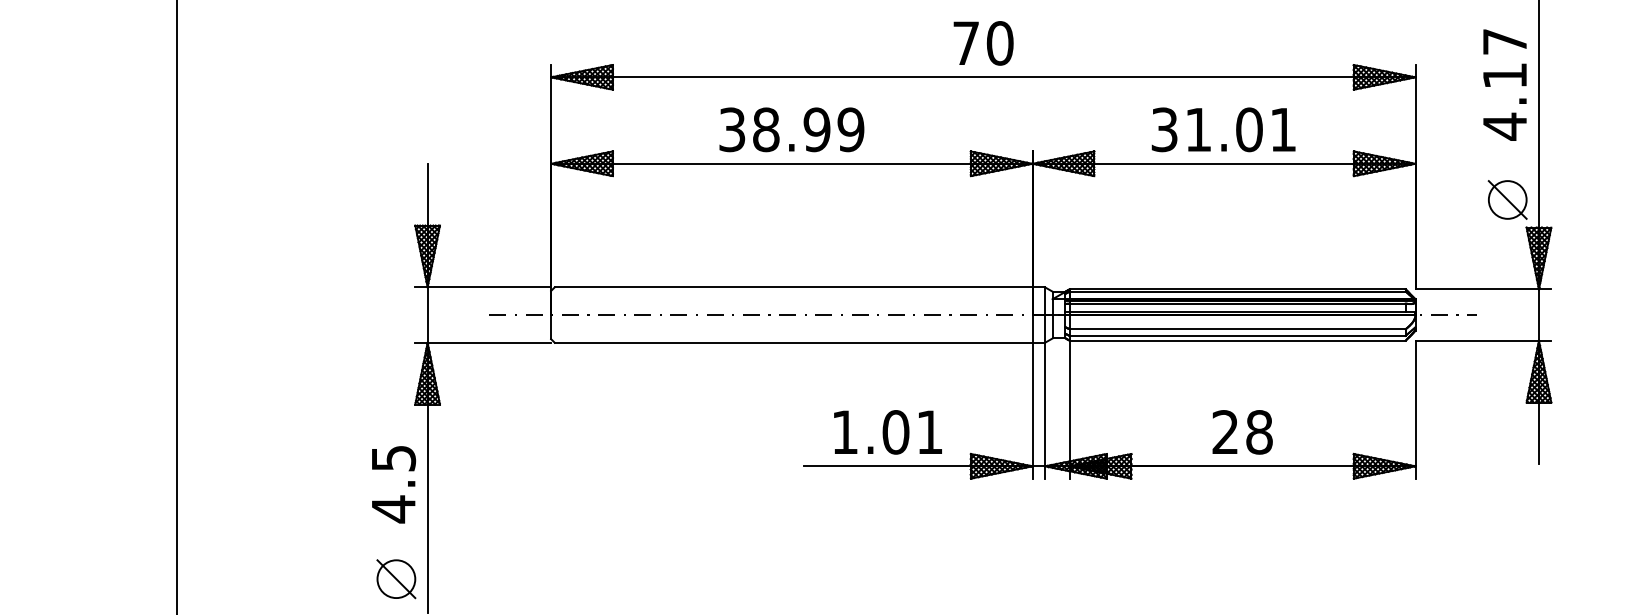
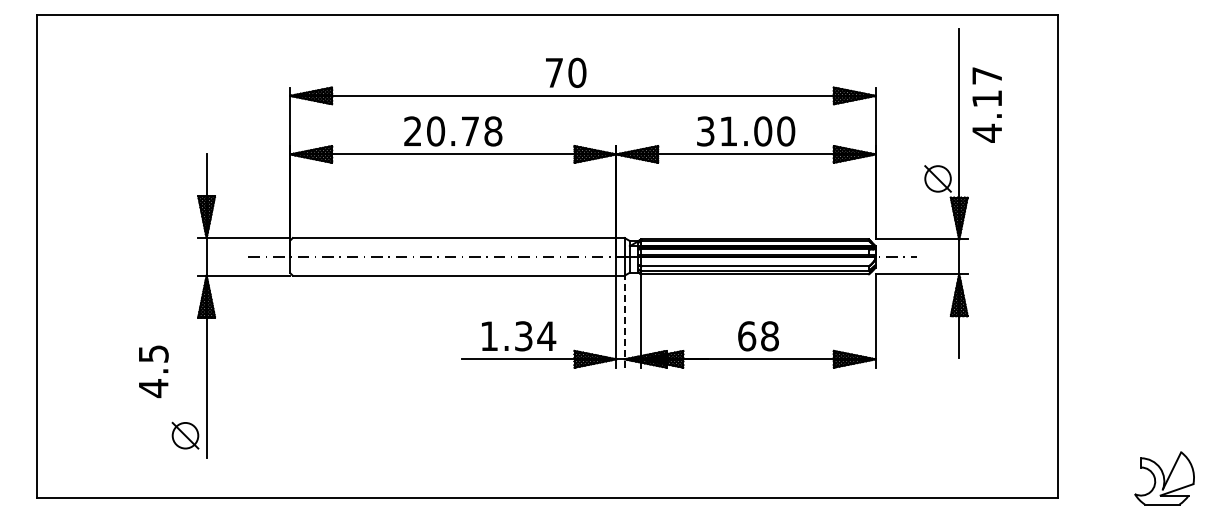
text: (984, 42) -> (566, 72), moved
text: (1503, 84) -> (986, 104), moved
text: (792, 129) -> (453, 131), 38.99 -> 20.78
text: (1283, 129) -> (786, 131), 31.01 -> 31.00
line: (1044, 410) -> (624, 321), solid -> dashed
text: (913, 432) -> (535, 336), 1.01 -> 1.34
text: (1226, 432) -> (747, 336), 28 -> 68
text: (393, 484) -> (153, 371), moved

